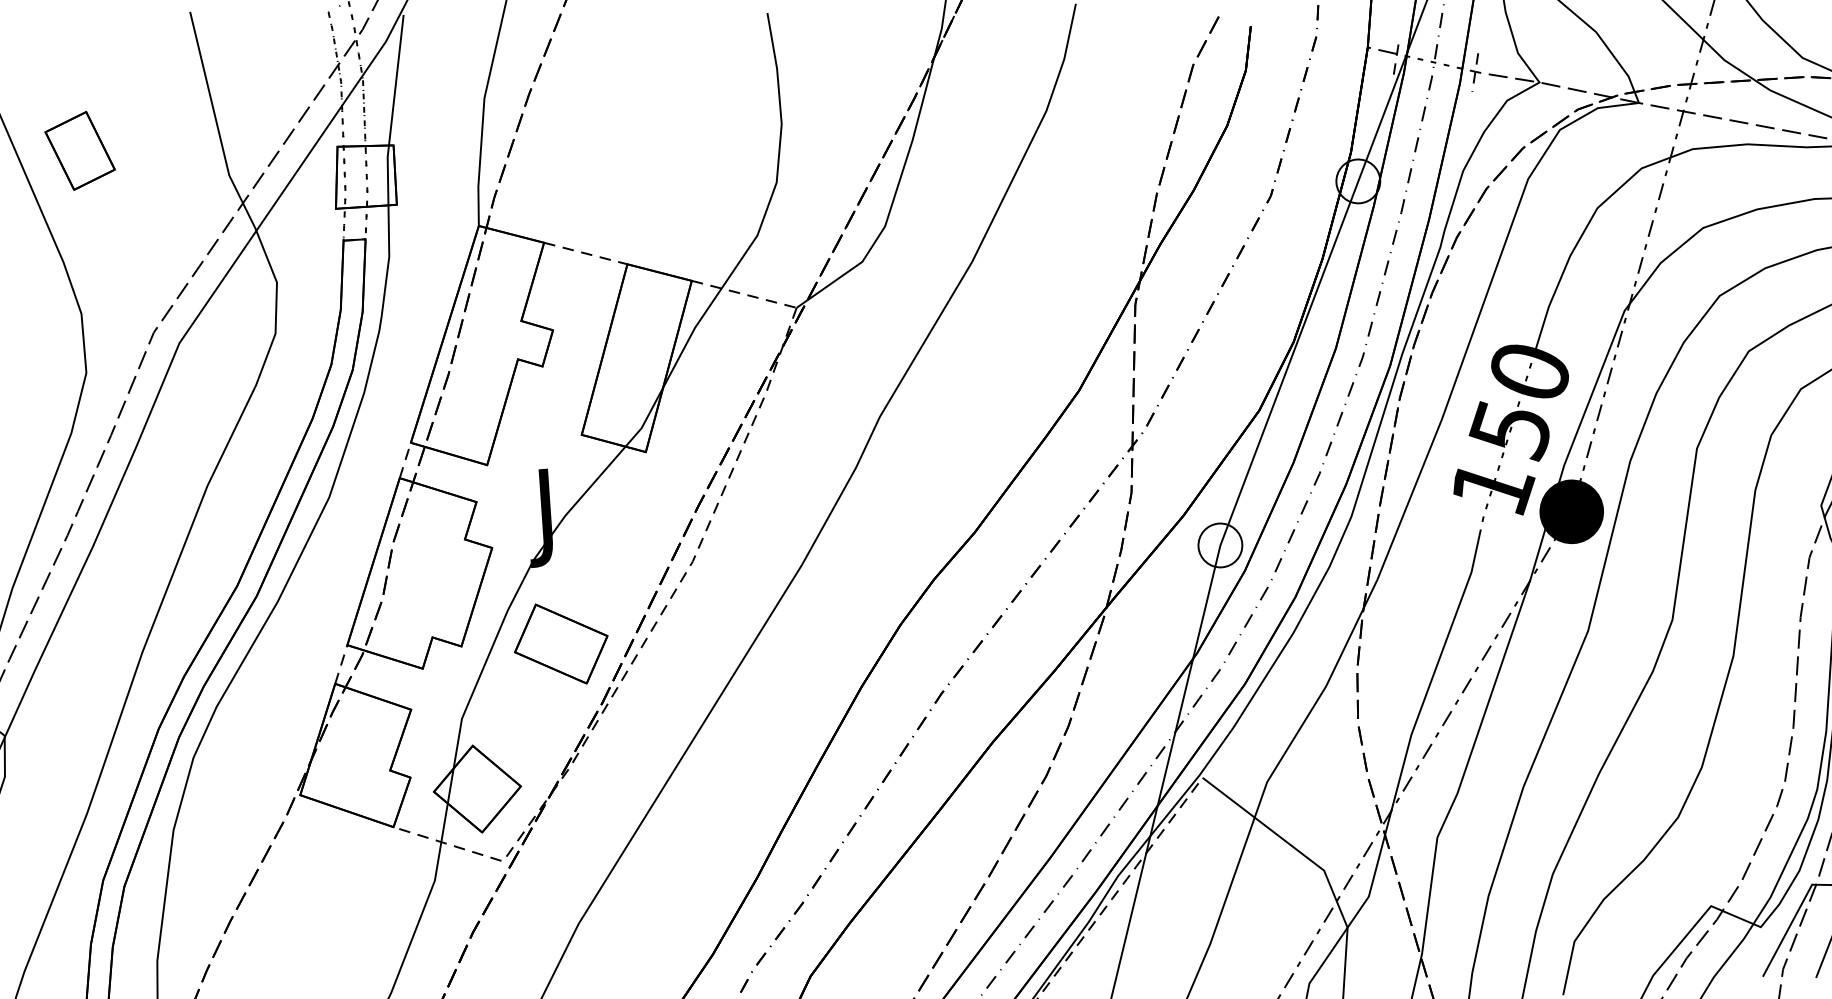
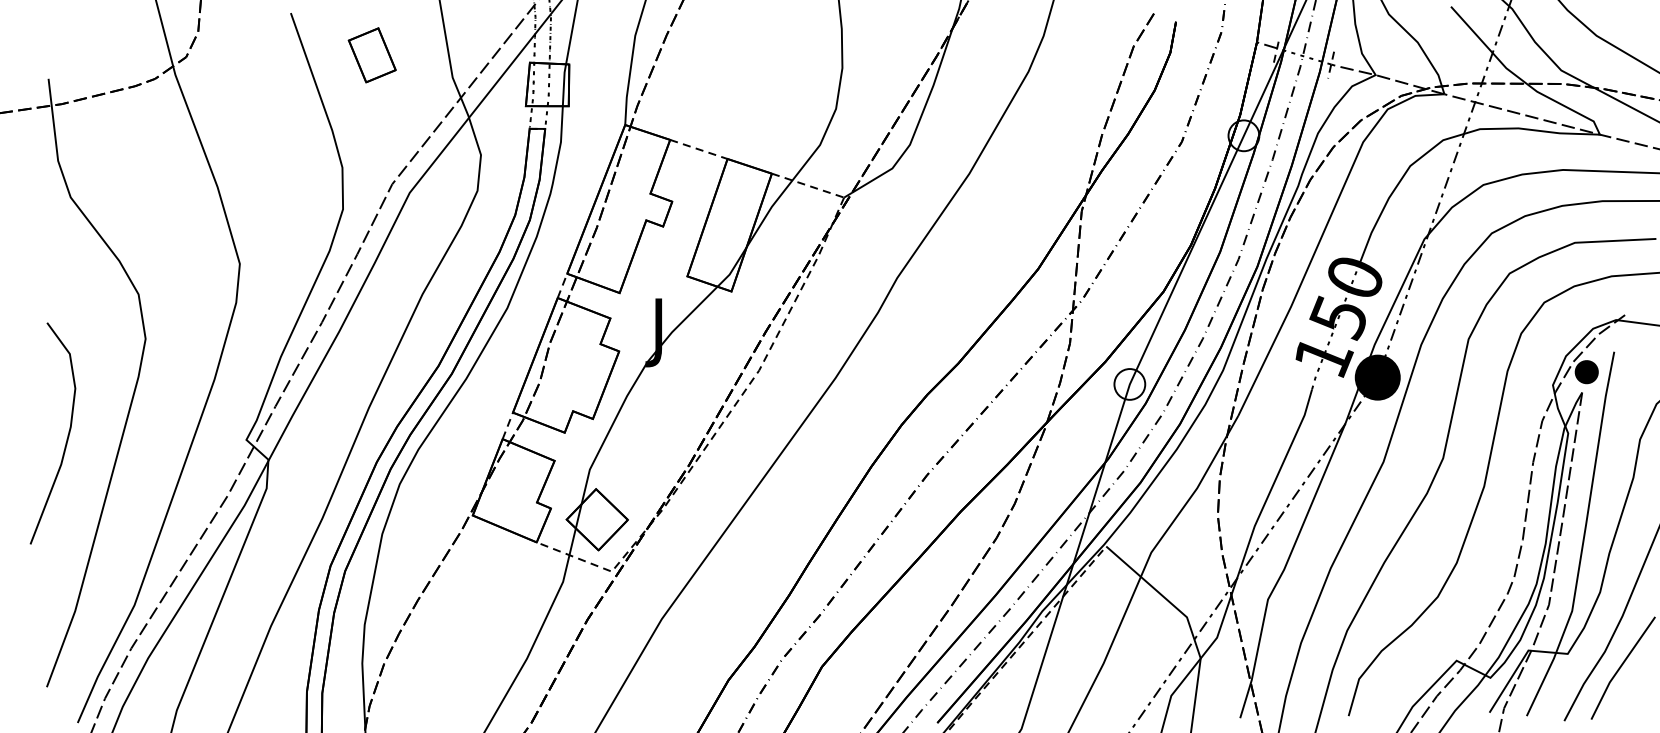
part: (79, 151) -> (371, 55), moved
part: (560, 643) -> (662, 421), removed

